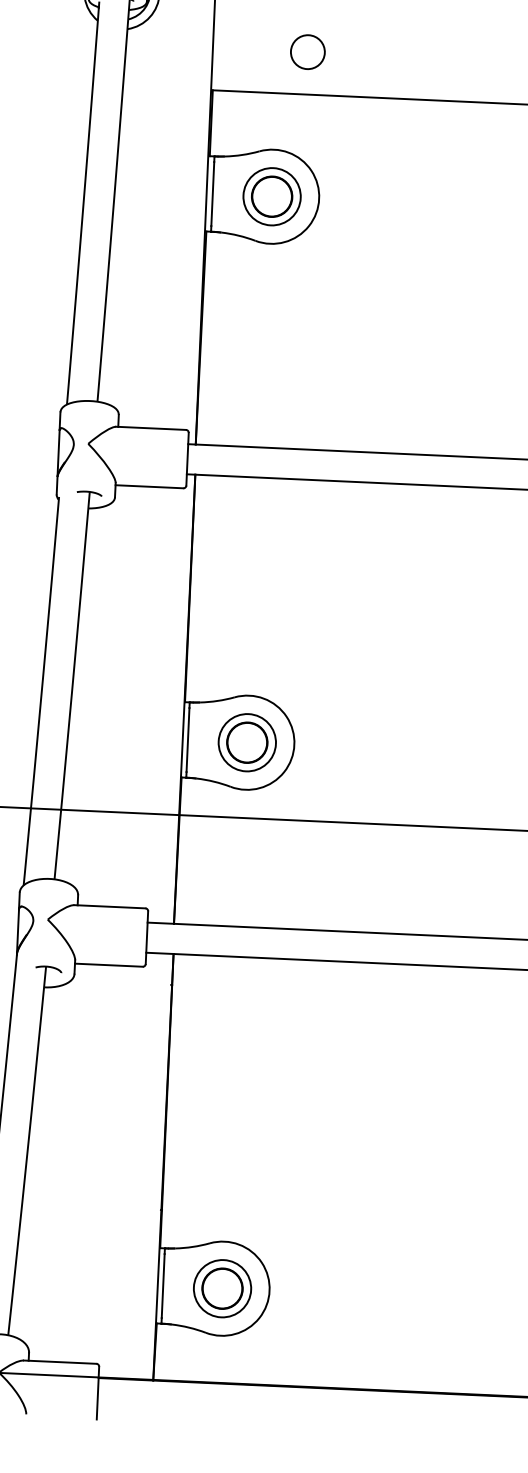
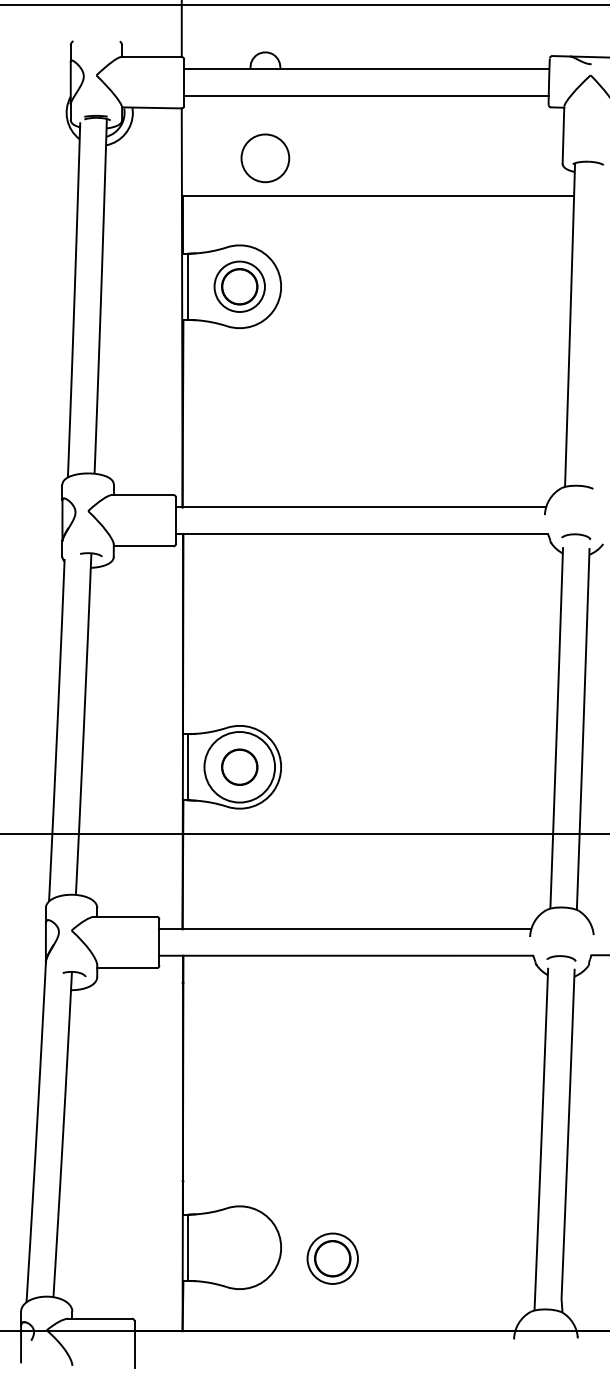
circle: (307, 52) -> (265, 158), size x1.6
circle: (247, 742) -> (239, 767), size x1.4
part: (222, 1288) -> (332, 1258), moved

